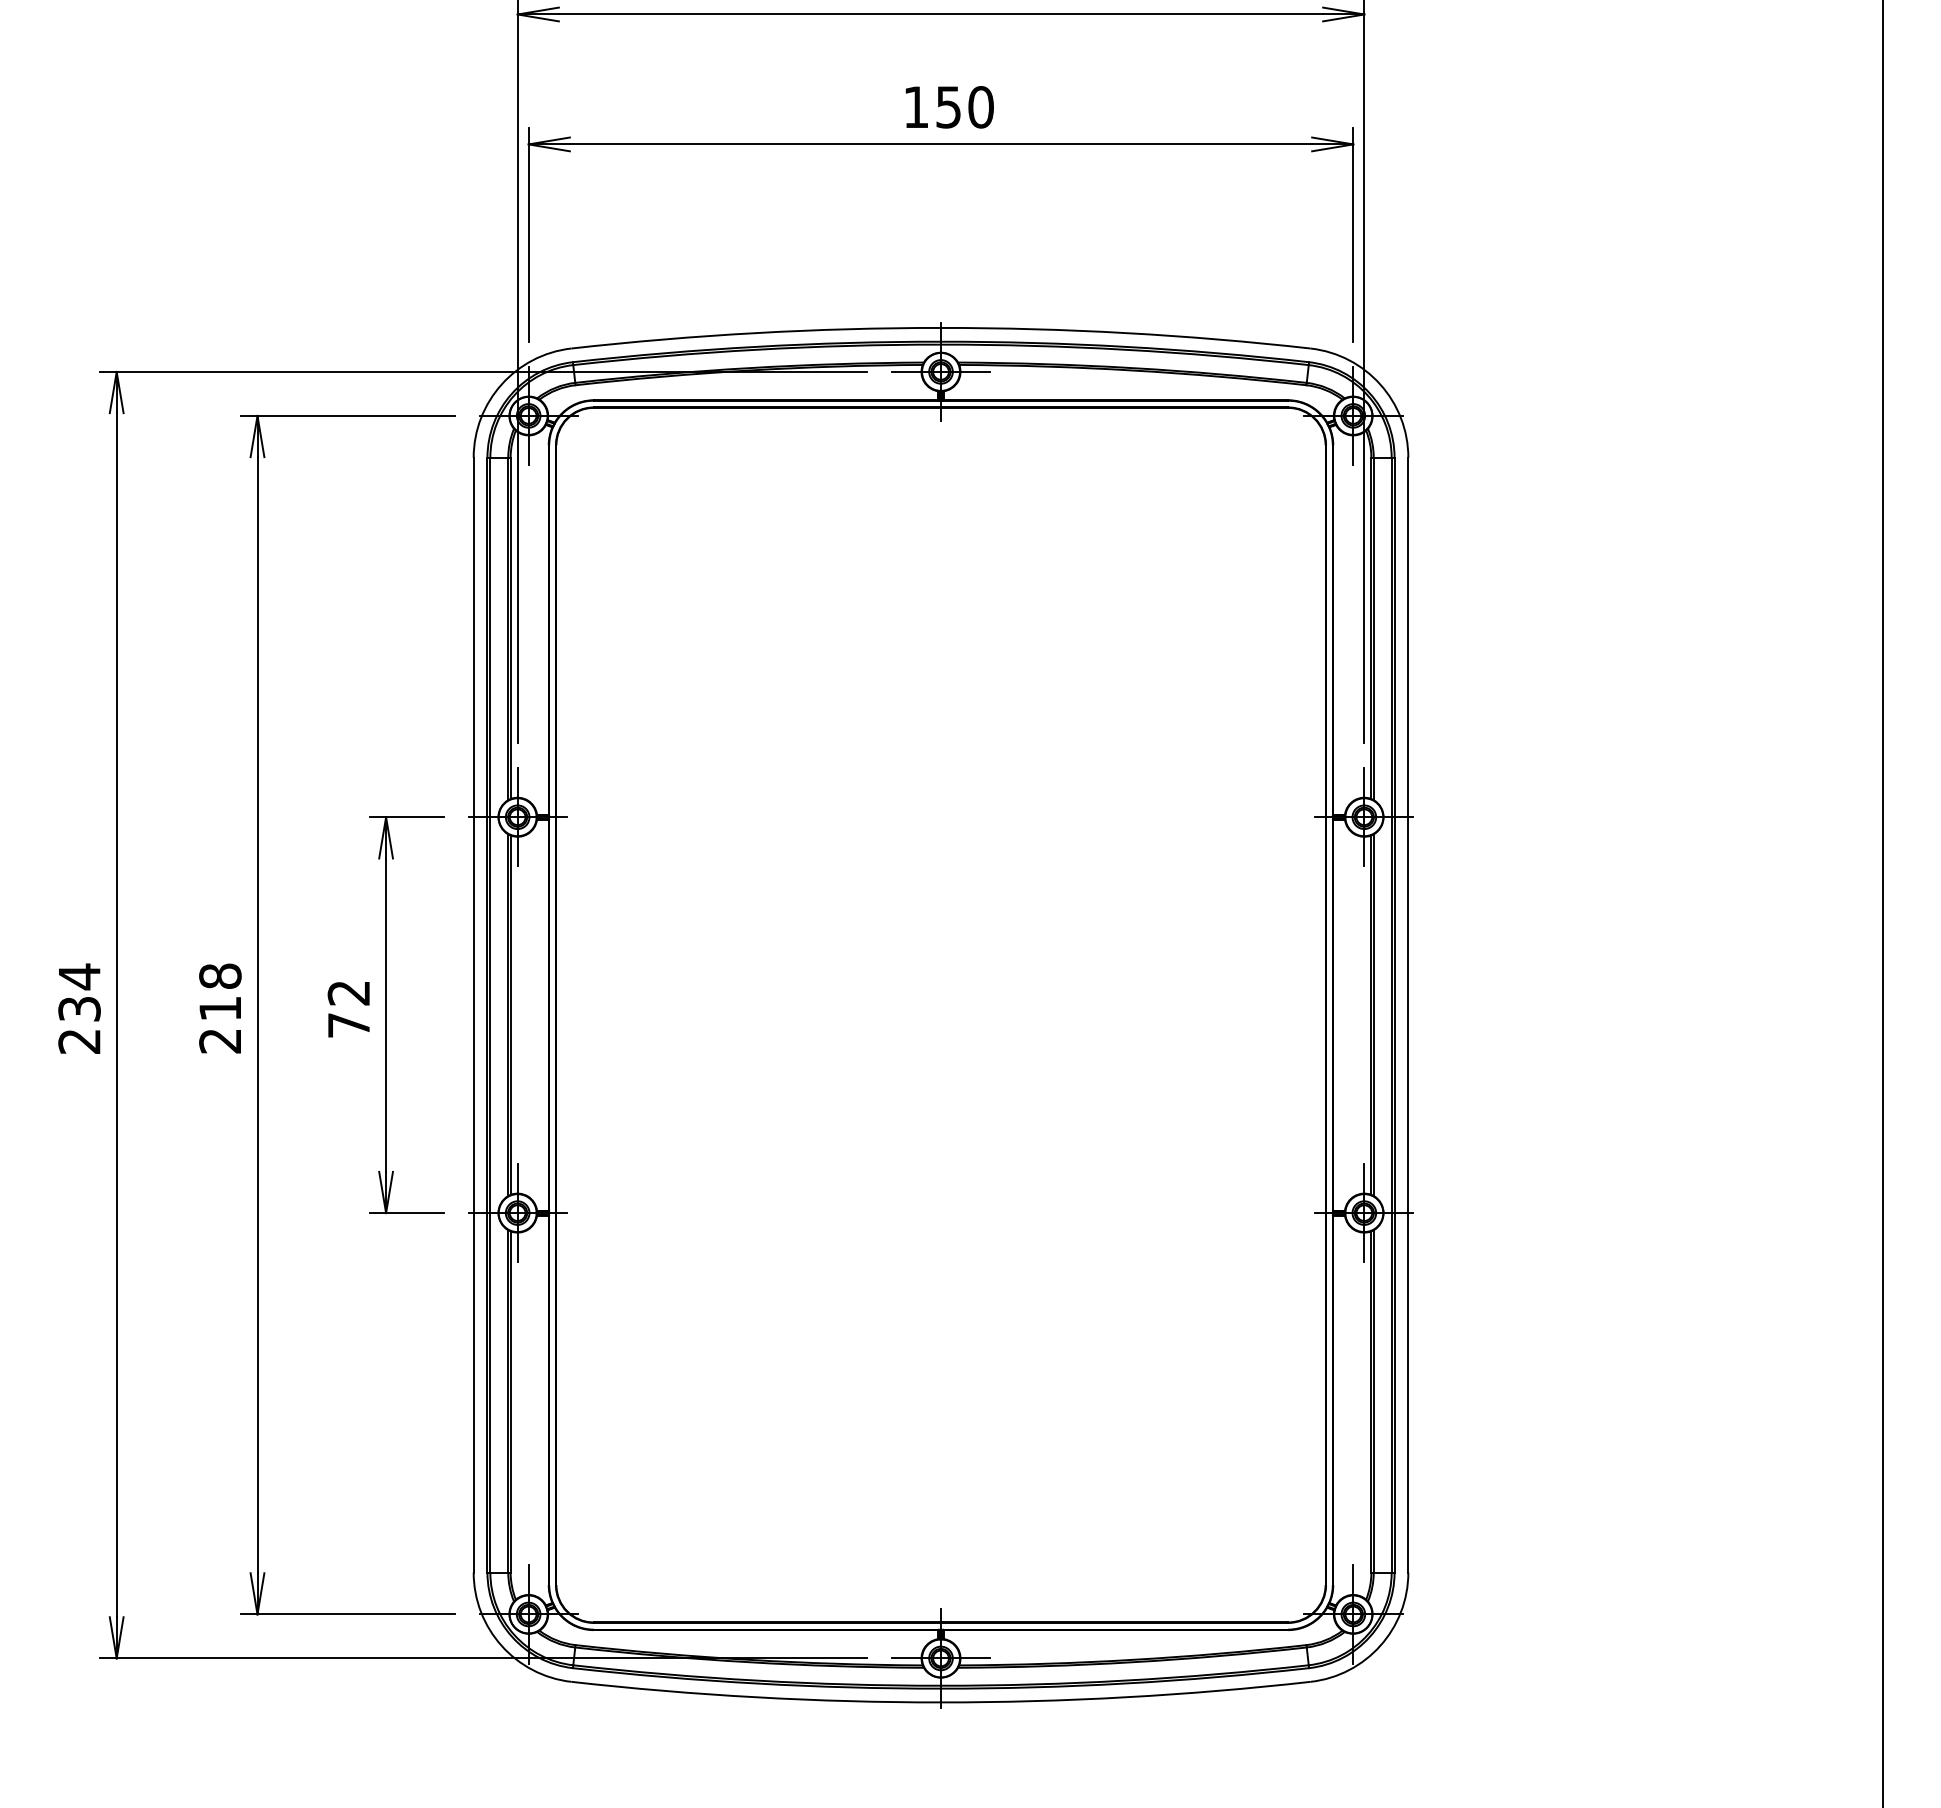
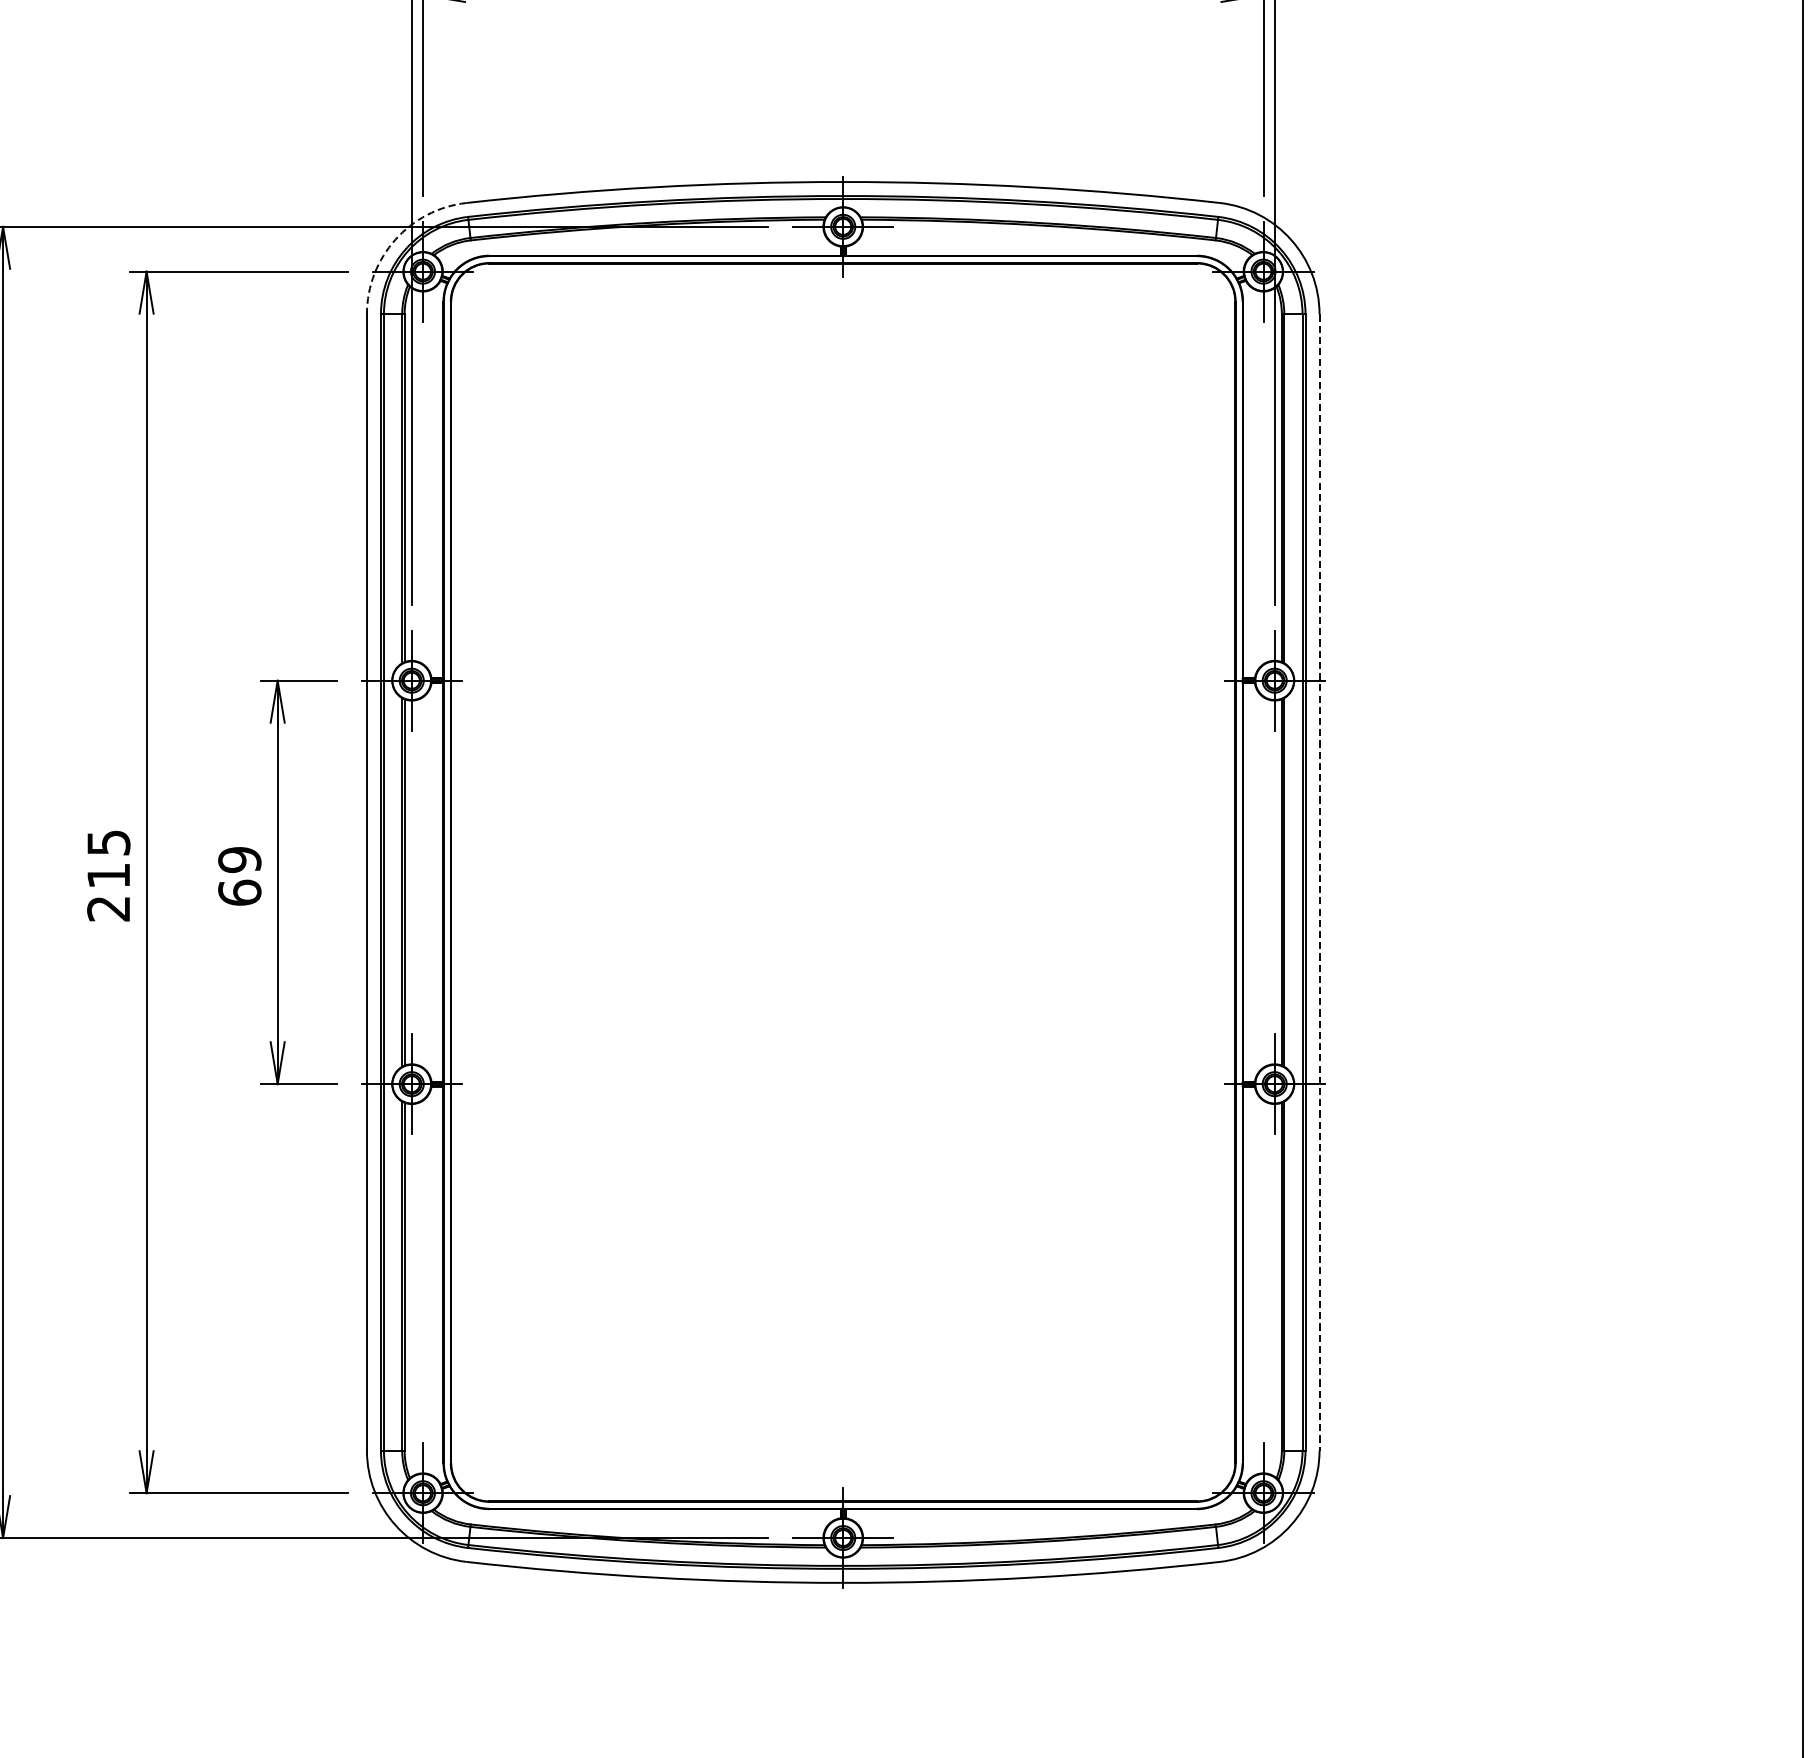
arc: (501, 384) -> (395, 239), solid -> dashed
text: (220, 975) -> (108, 842), 218 -> 215
text: (348, 1008) -> (239, 875), 72 -> 69
line: (1408, 1015) -> (1319, 882), solid -> dashed

